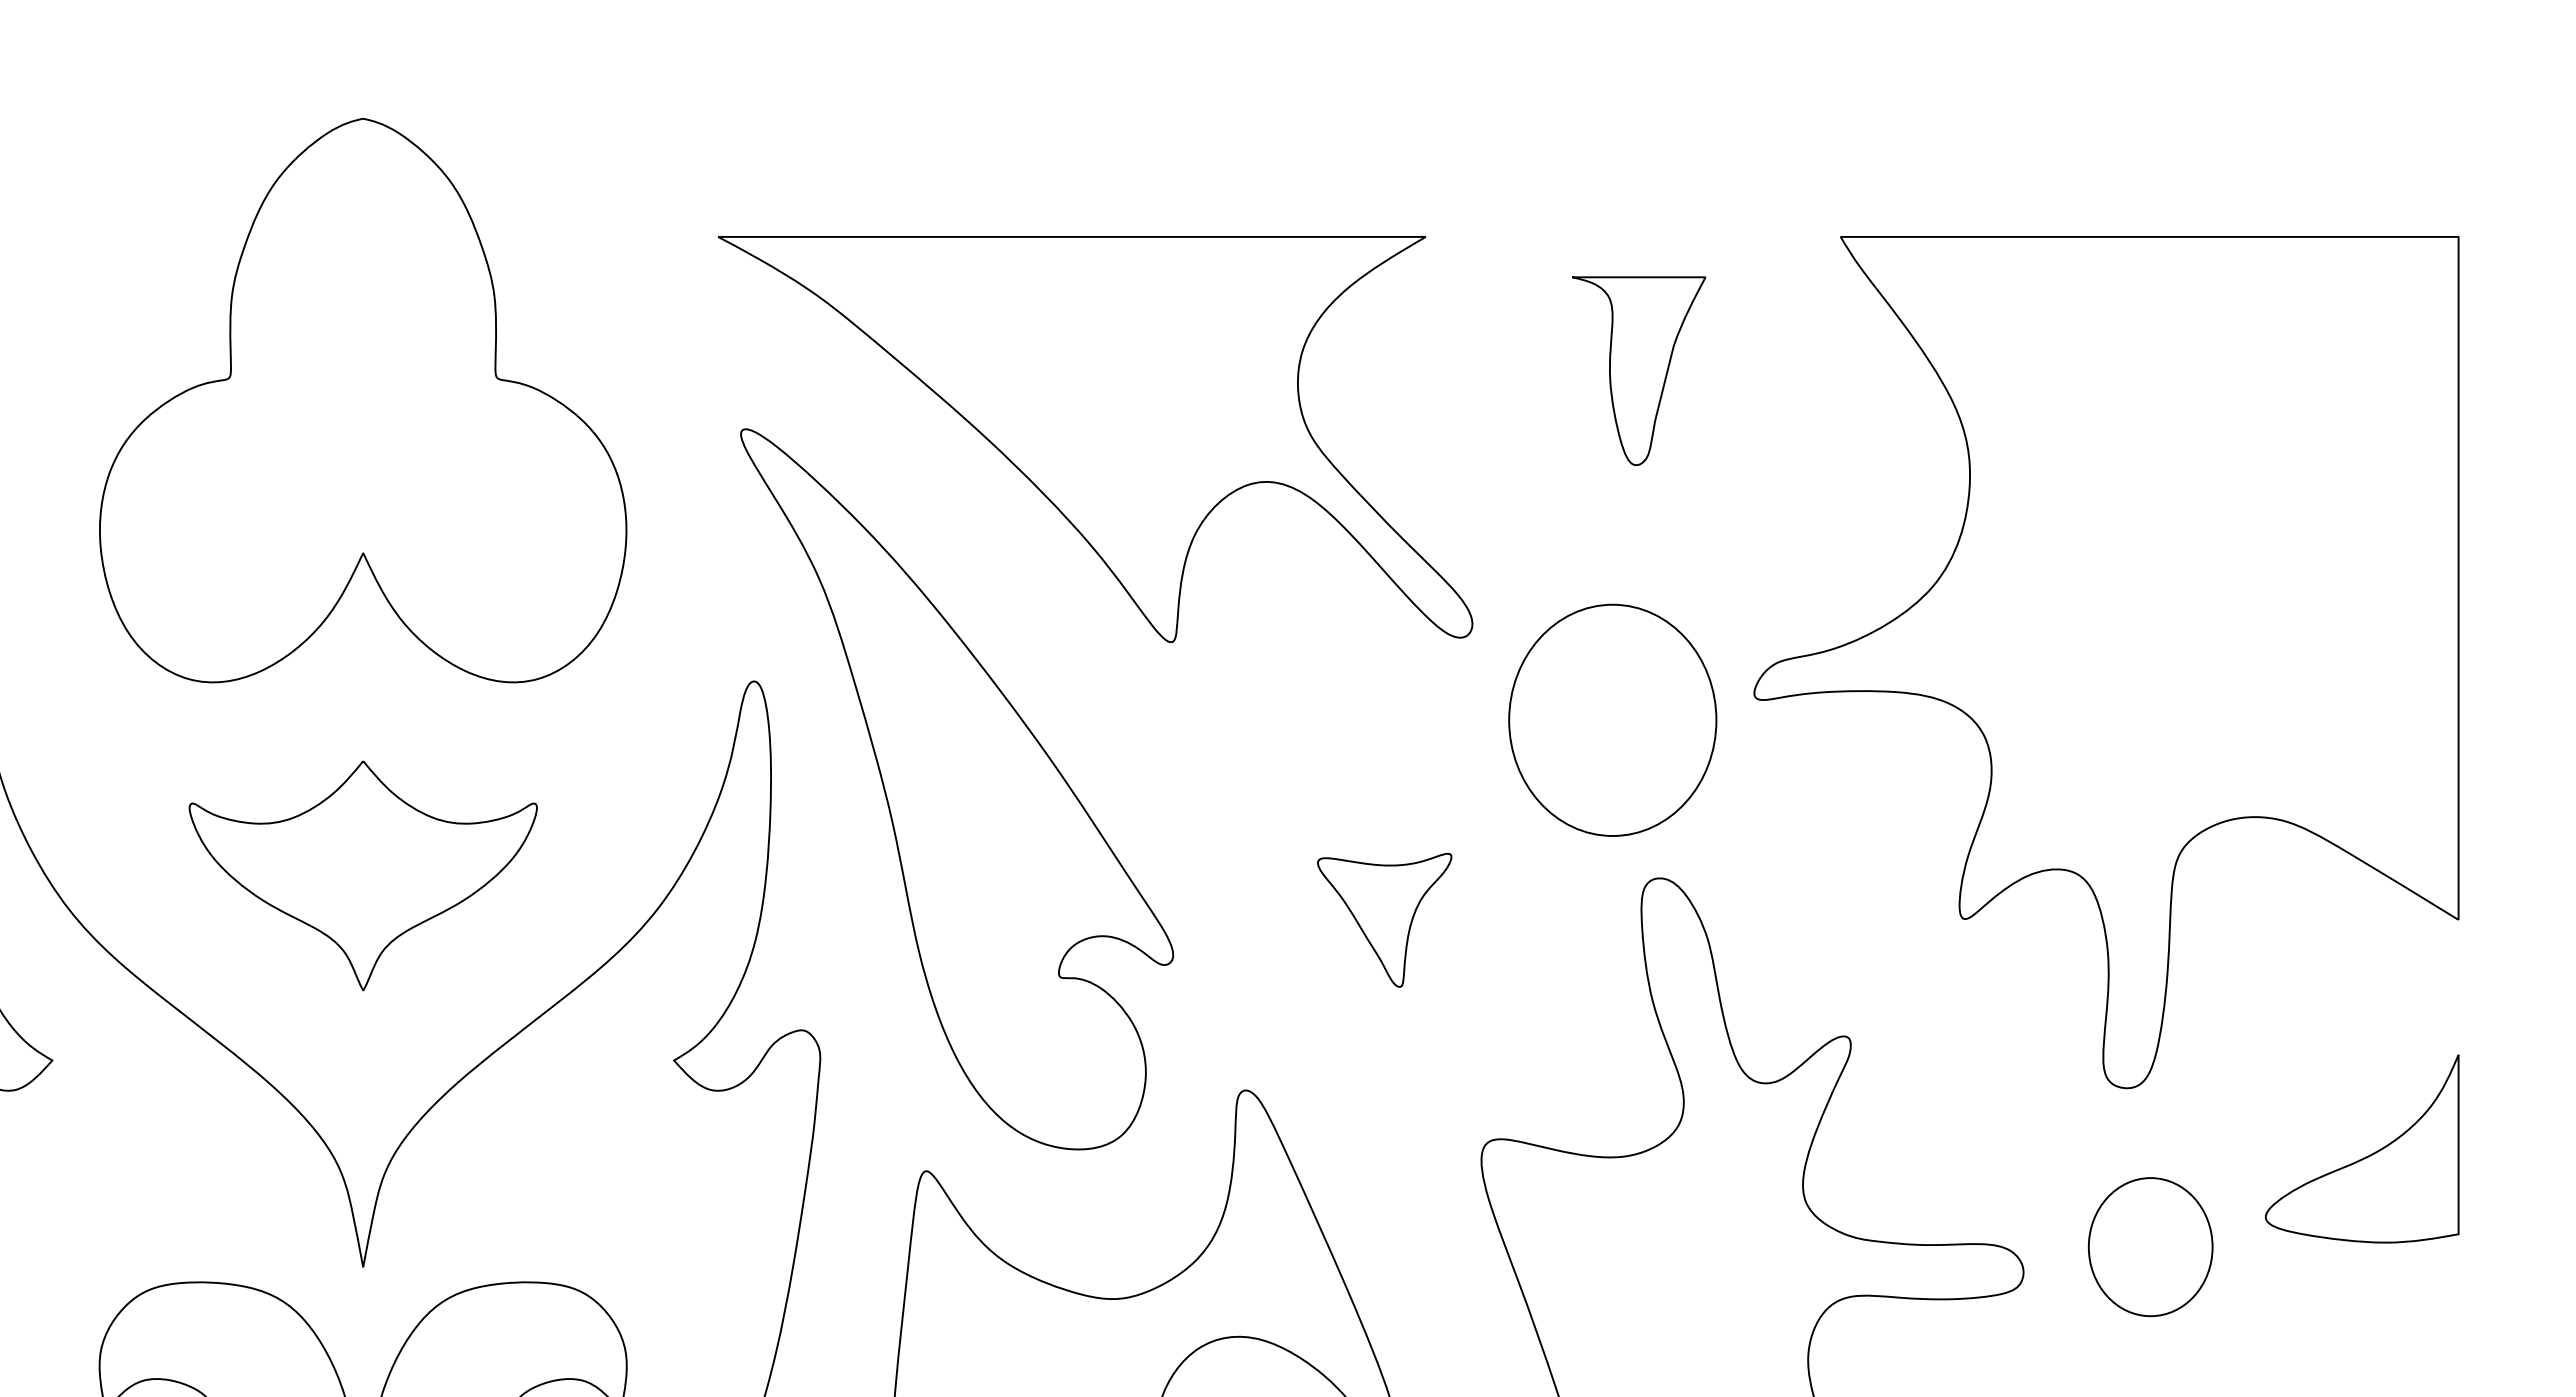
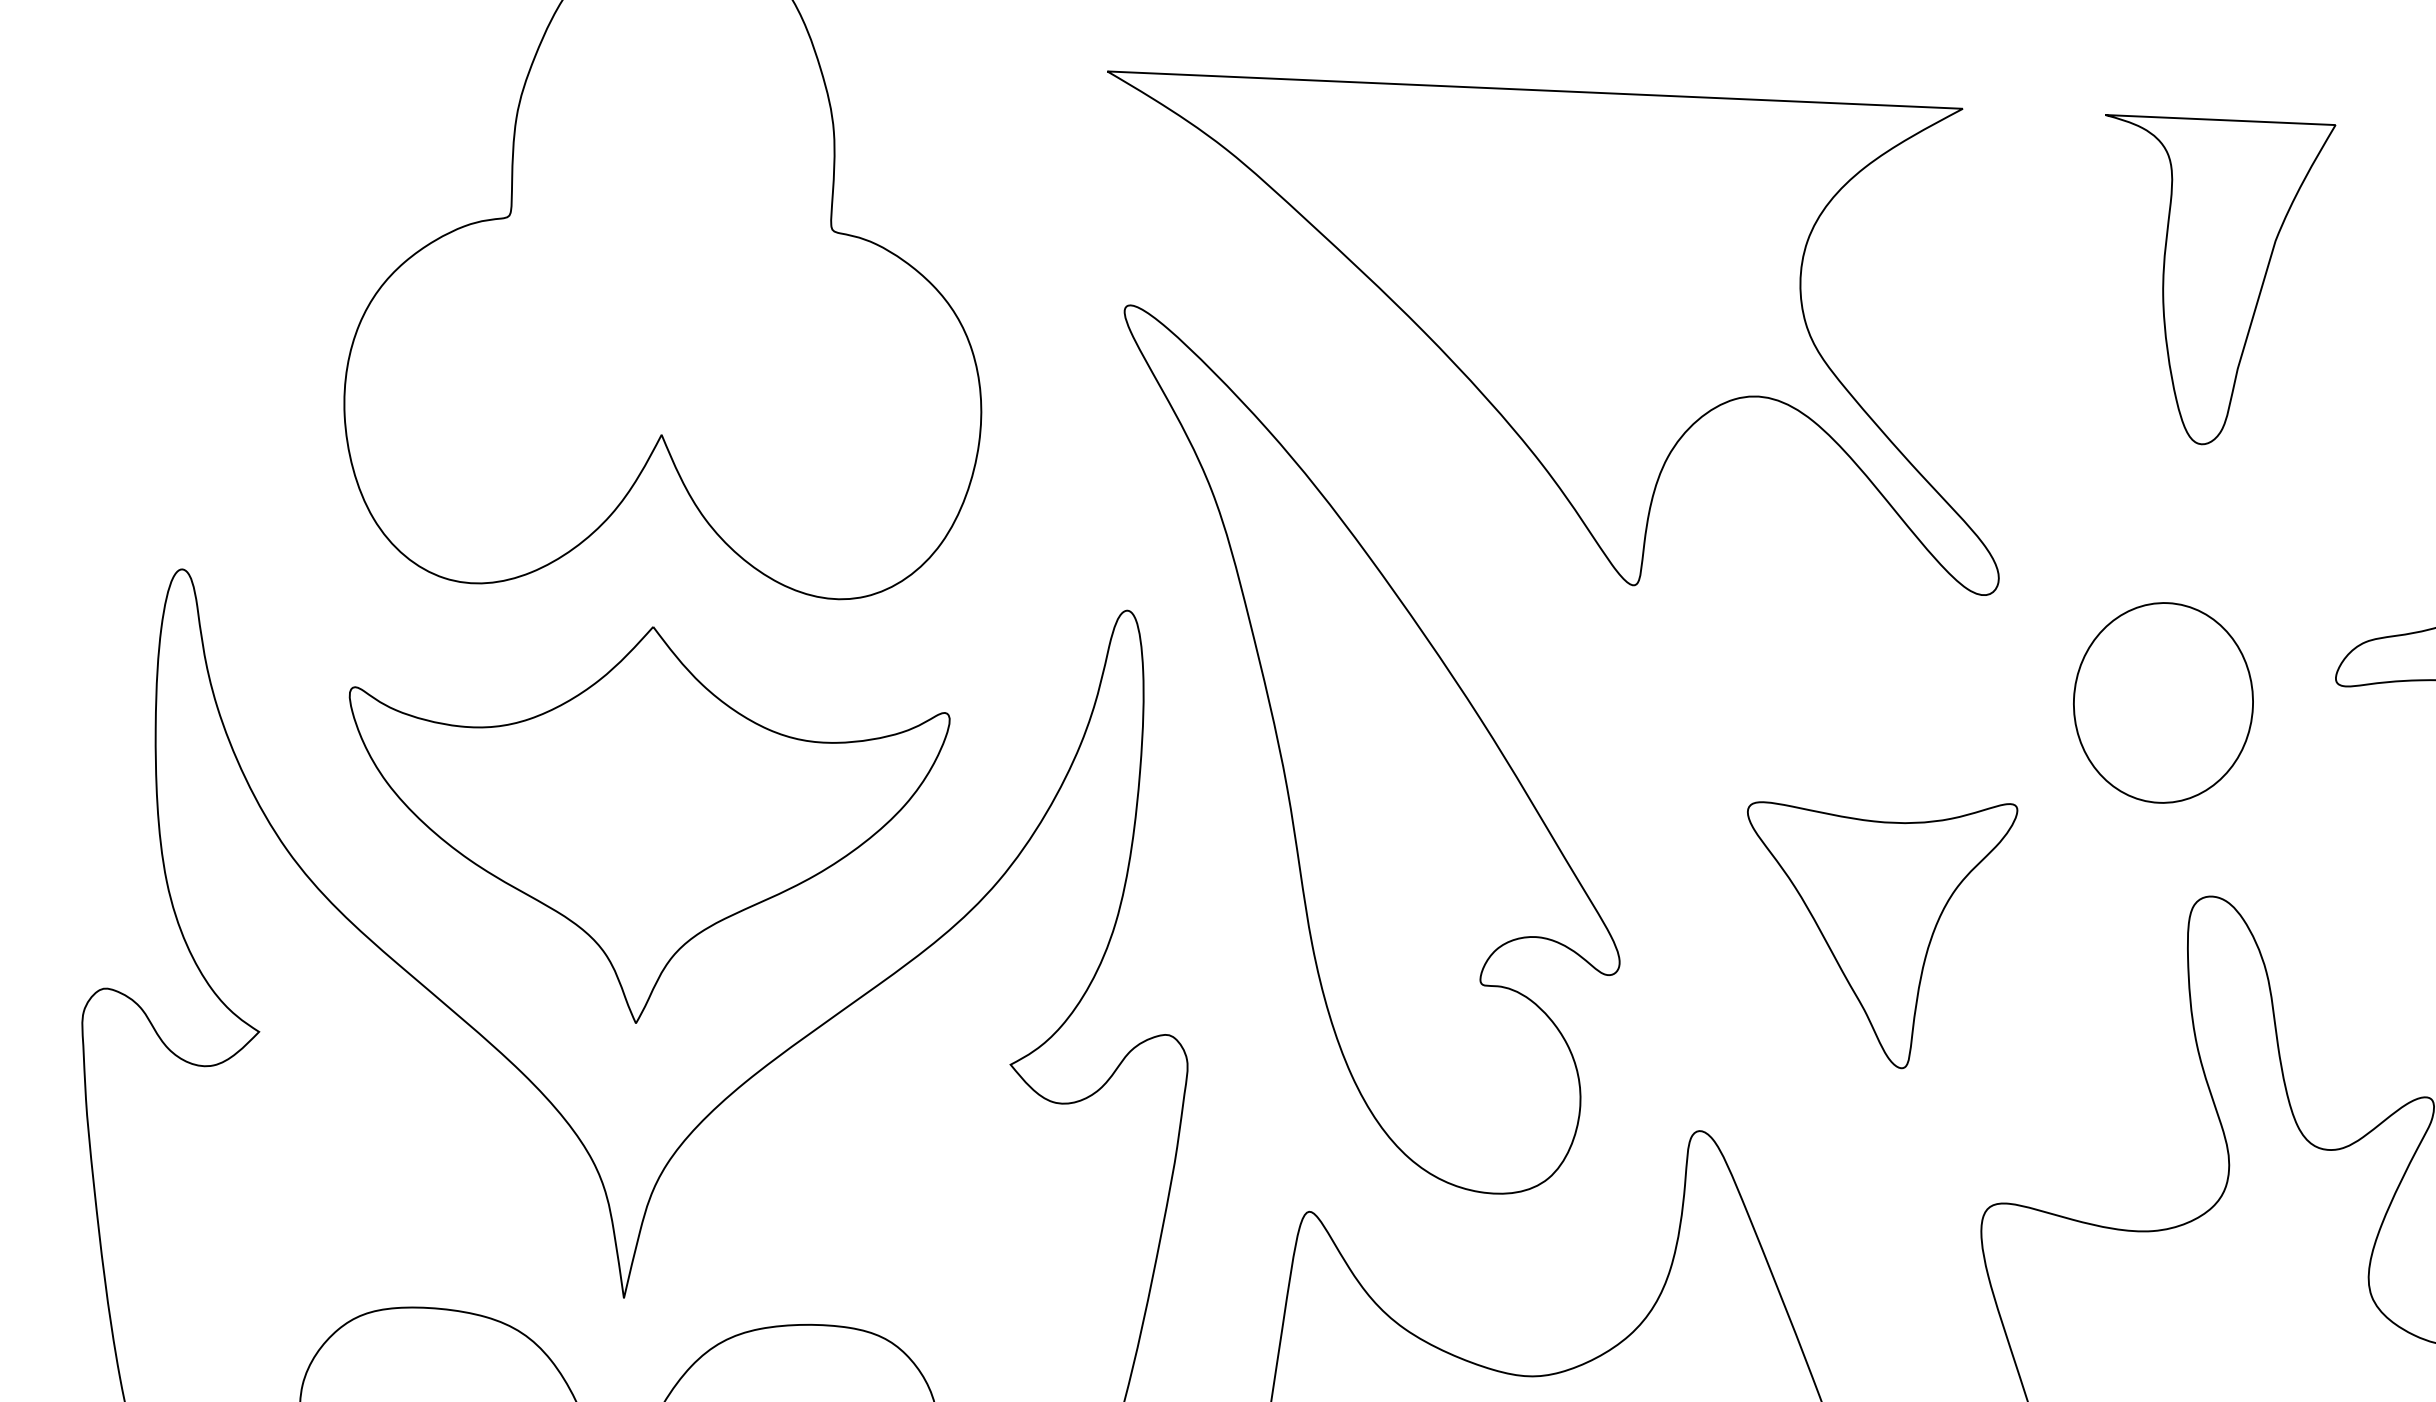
part: (1638, 371) -> (2212, 282), size x1.43
part: (1612, 719) -> (2163, 702), size x0.71
part: (363, 875) -> (644, 824), size x1.43
part: (1384, 920) -> (1876, 932), size x1.67

